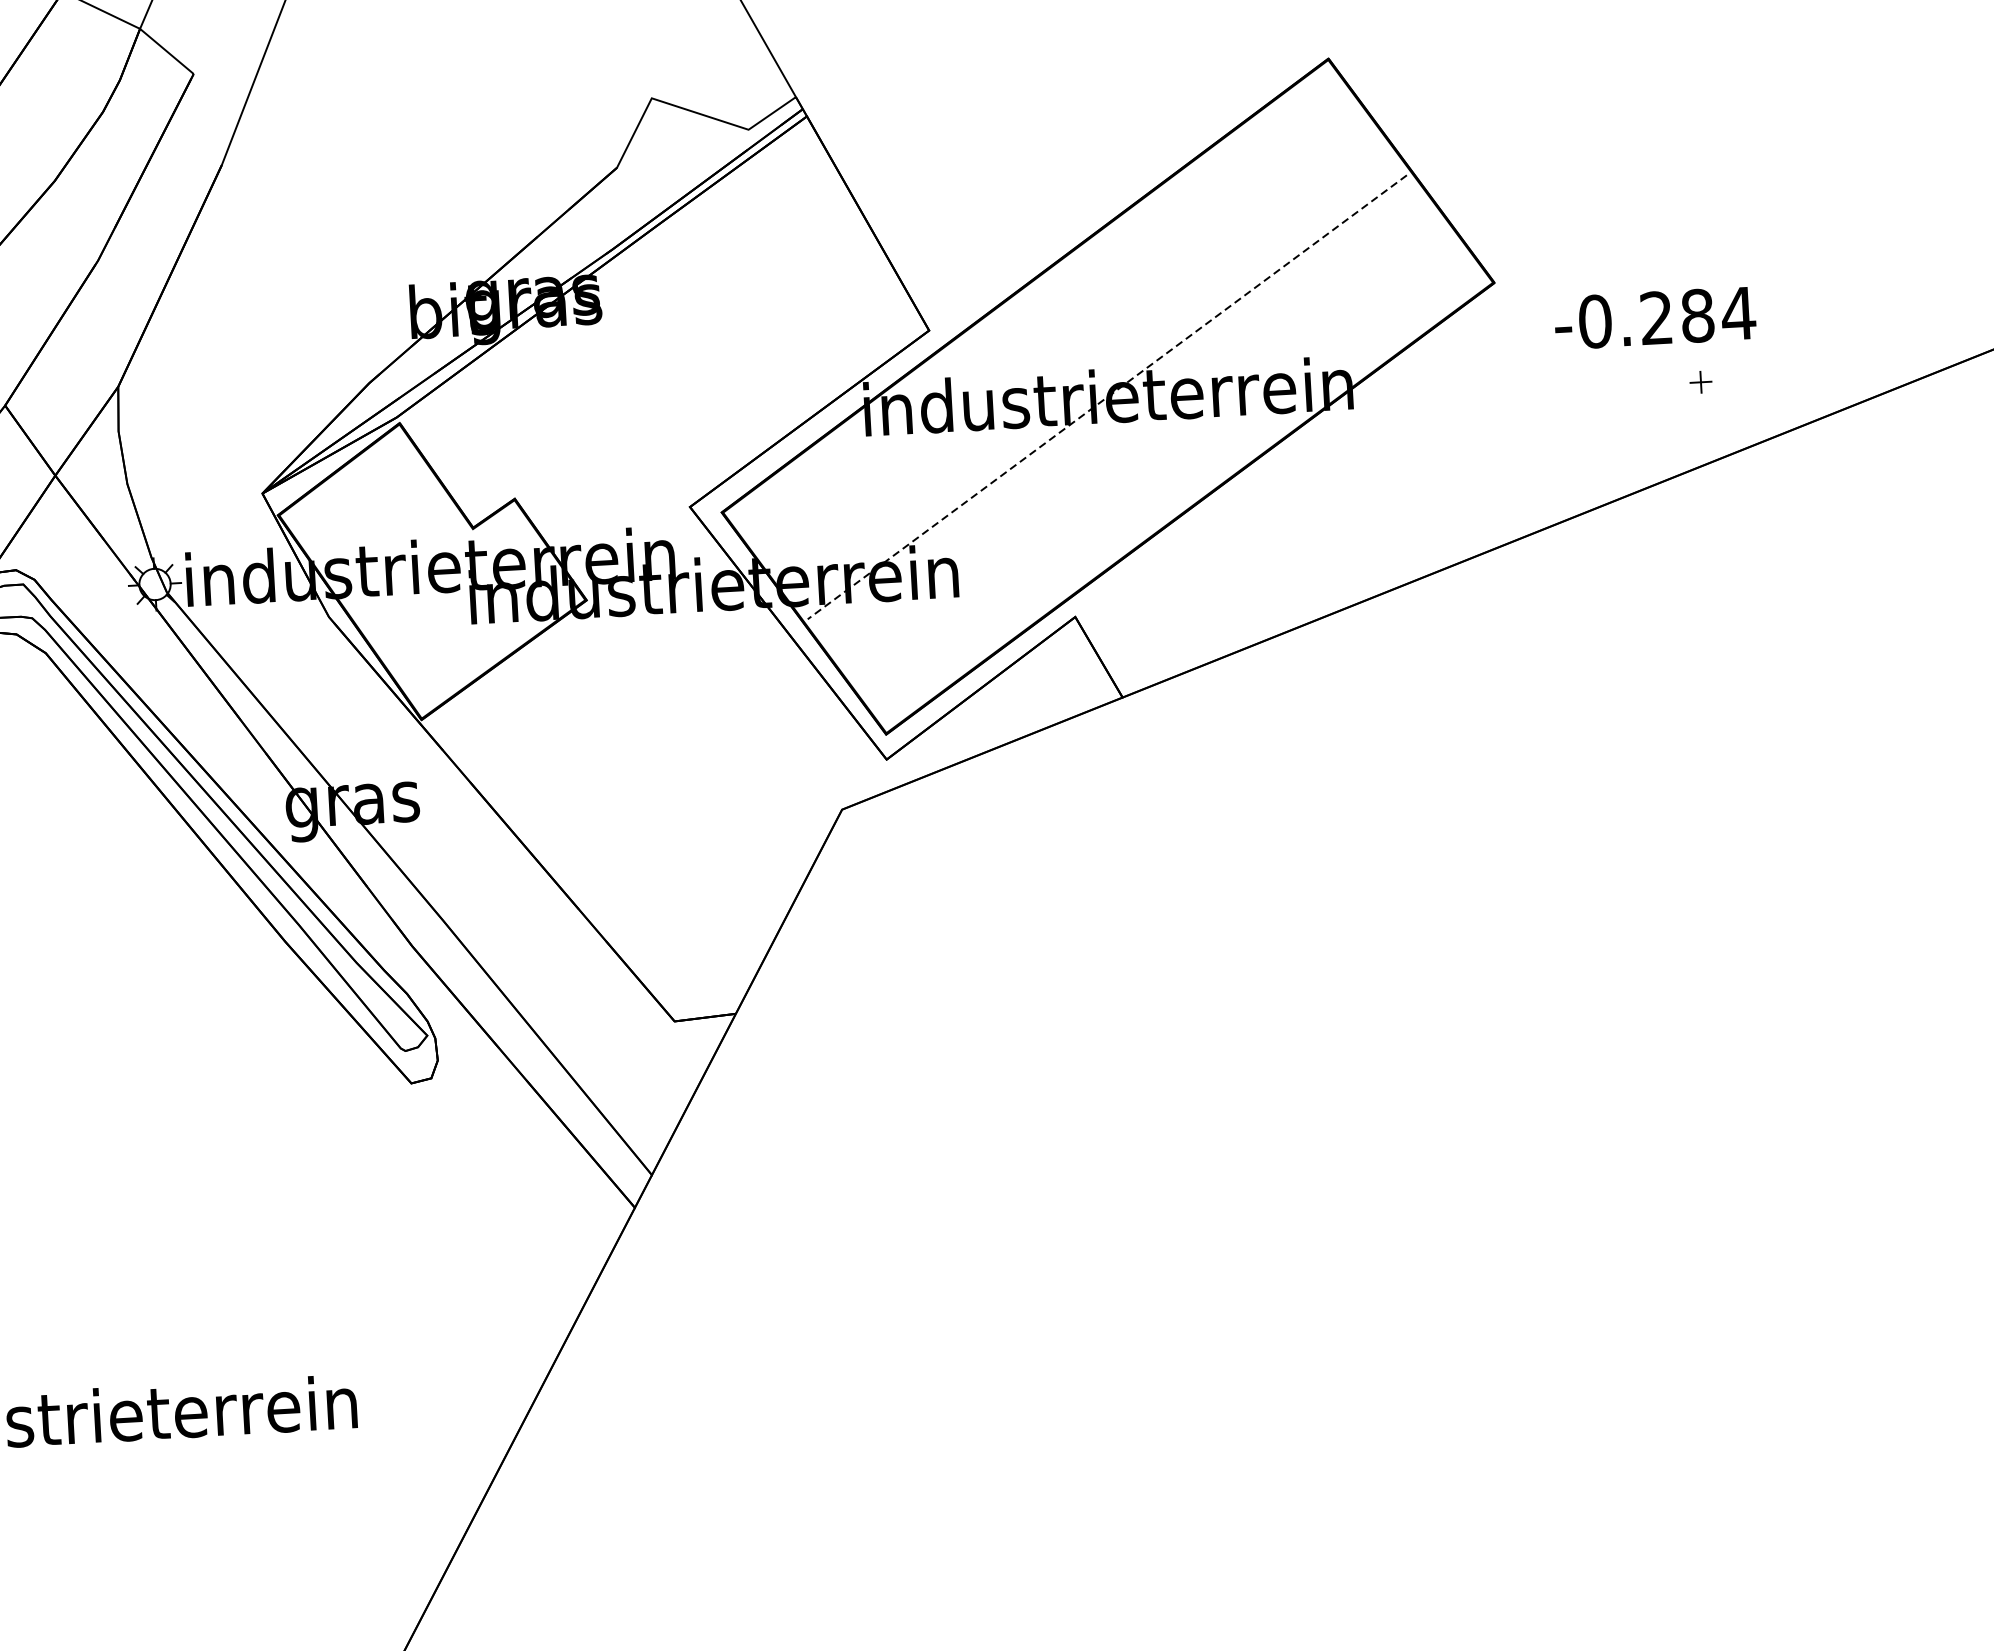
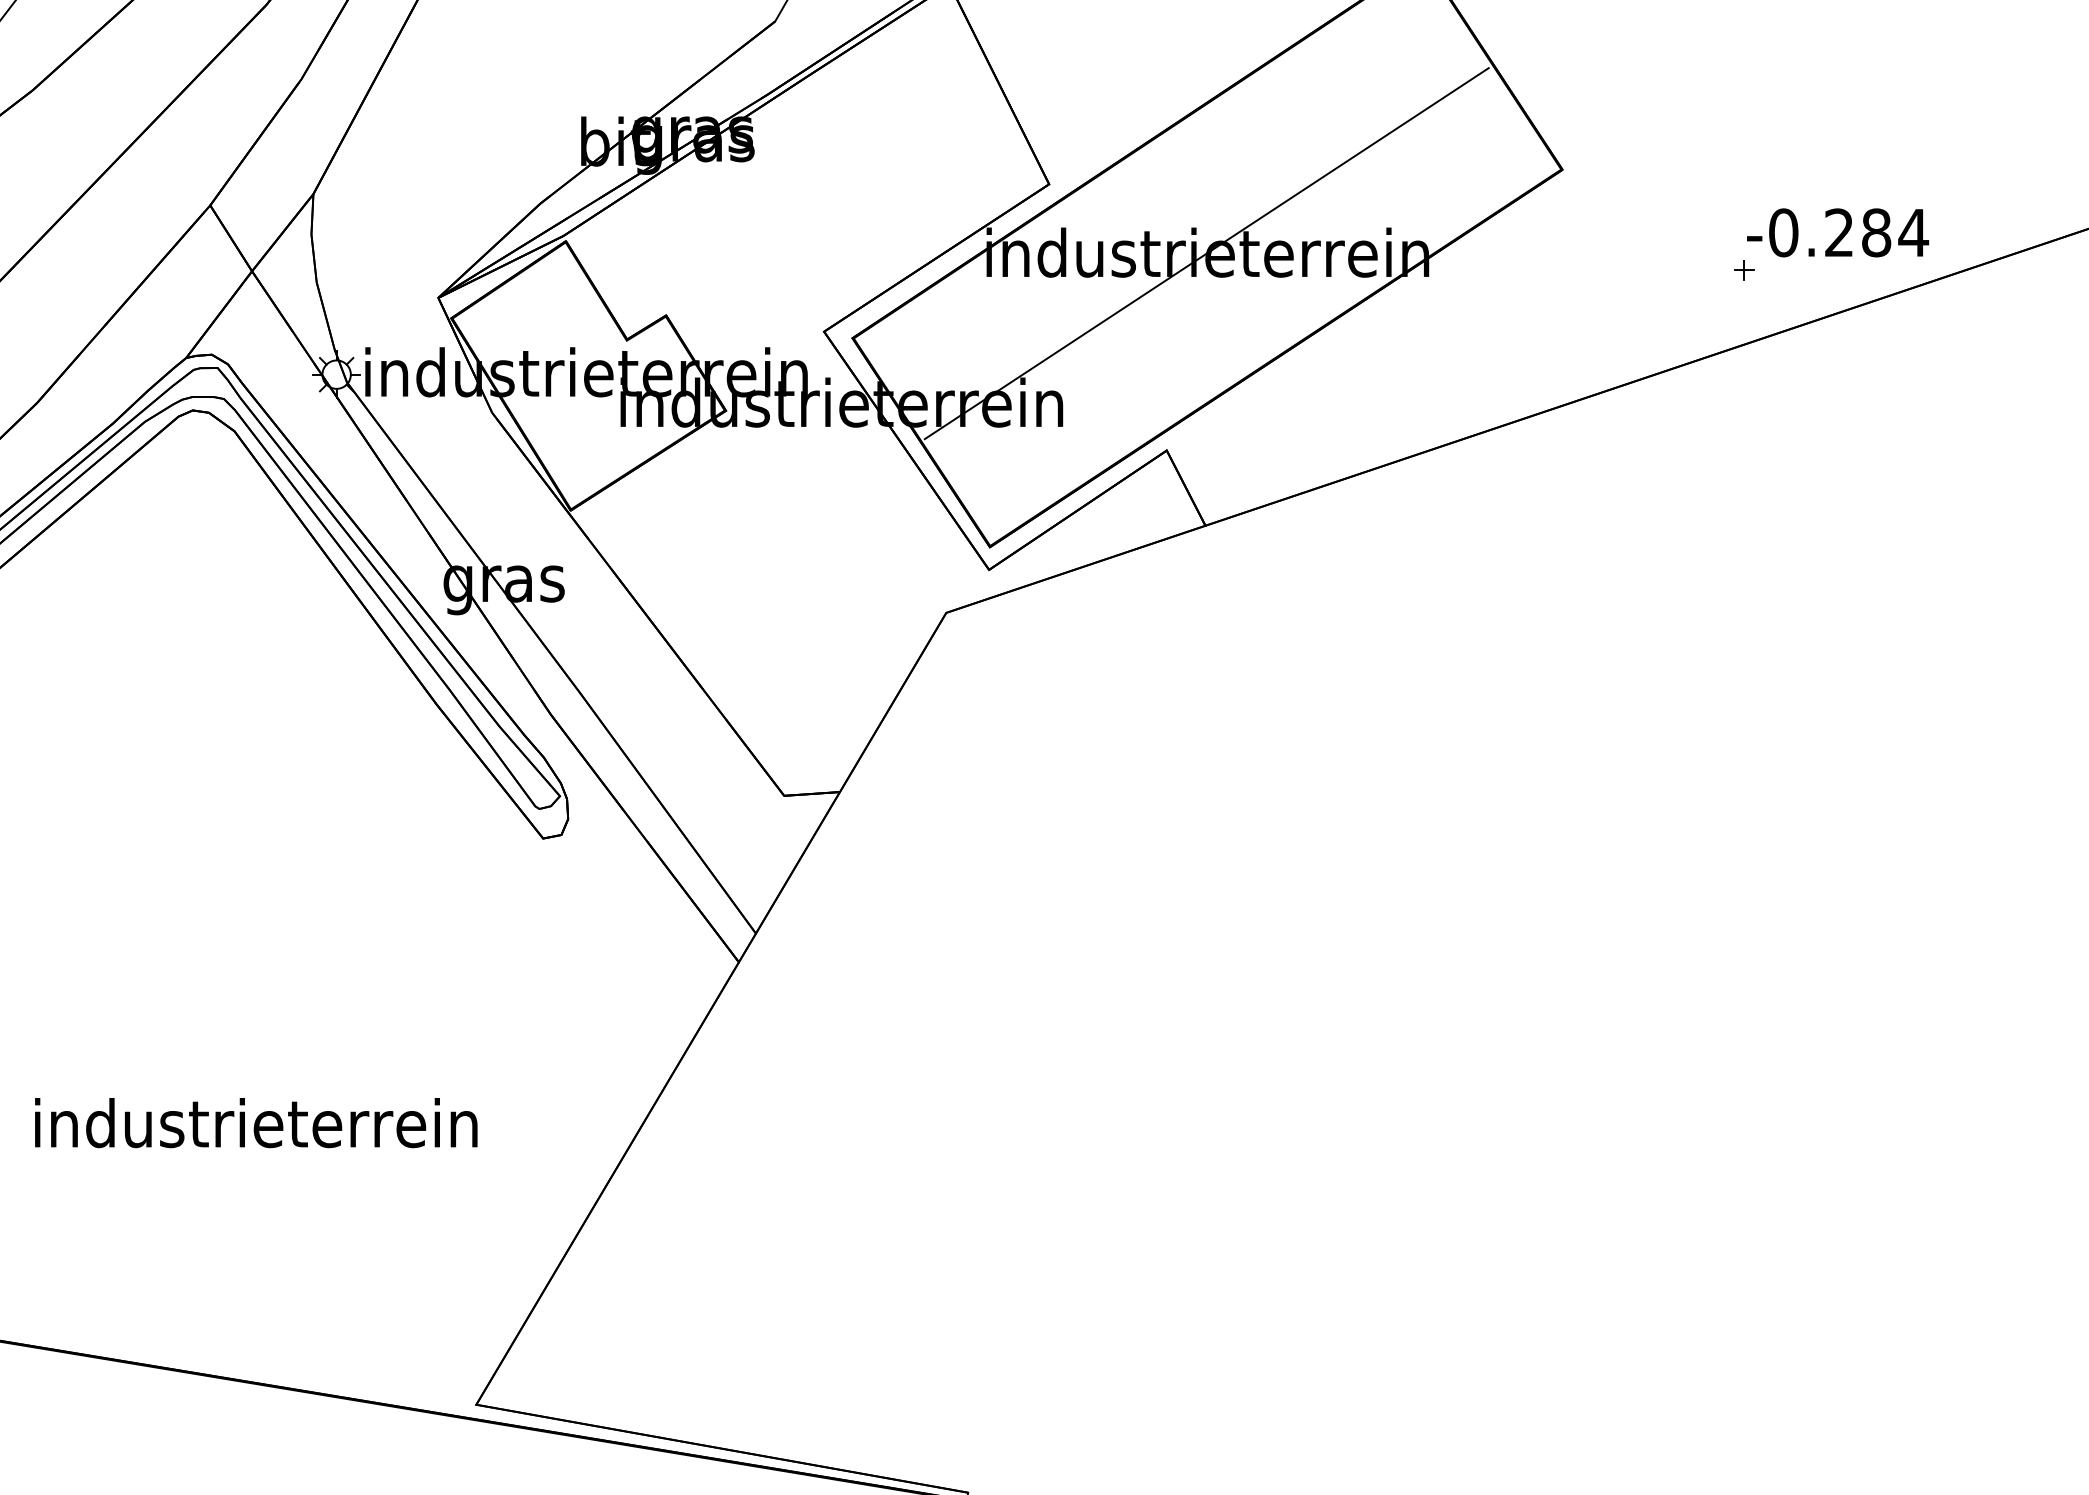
text: (1655, 317) -> (1838, 232), moved
line: (1106, 397) -> (1206, 253), dashed -> solid

